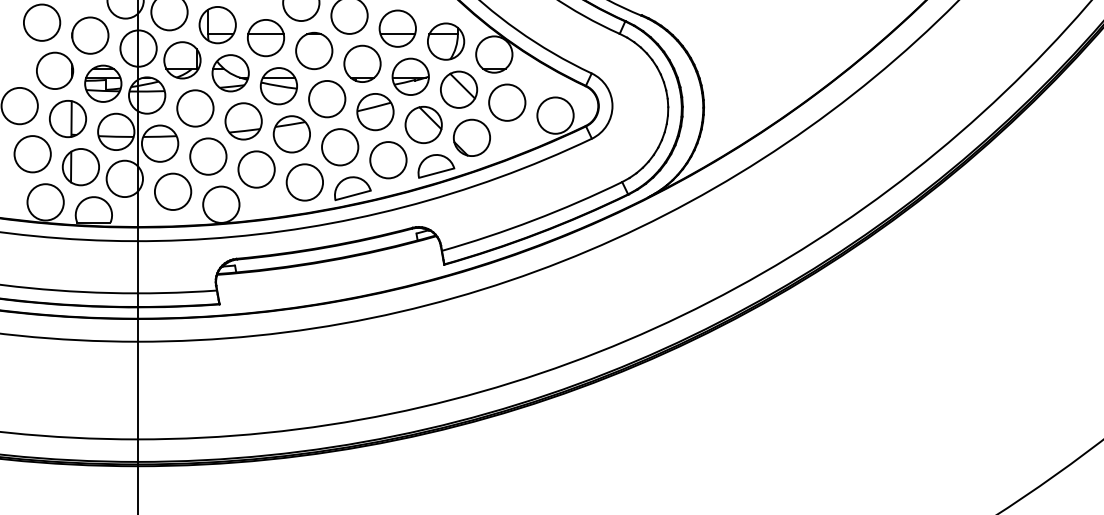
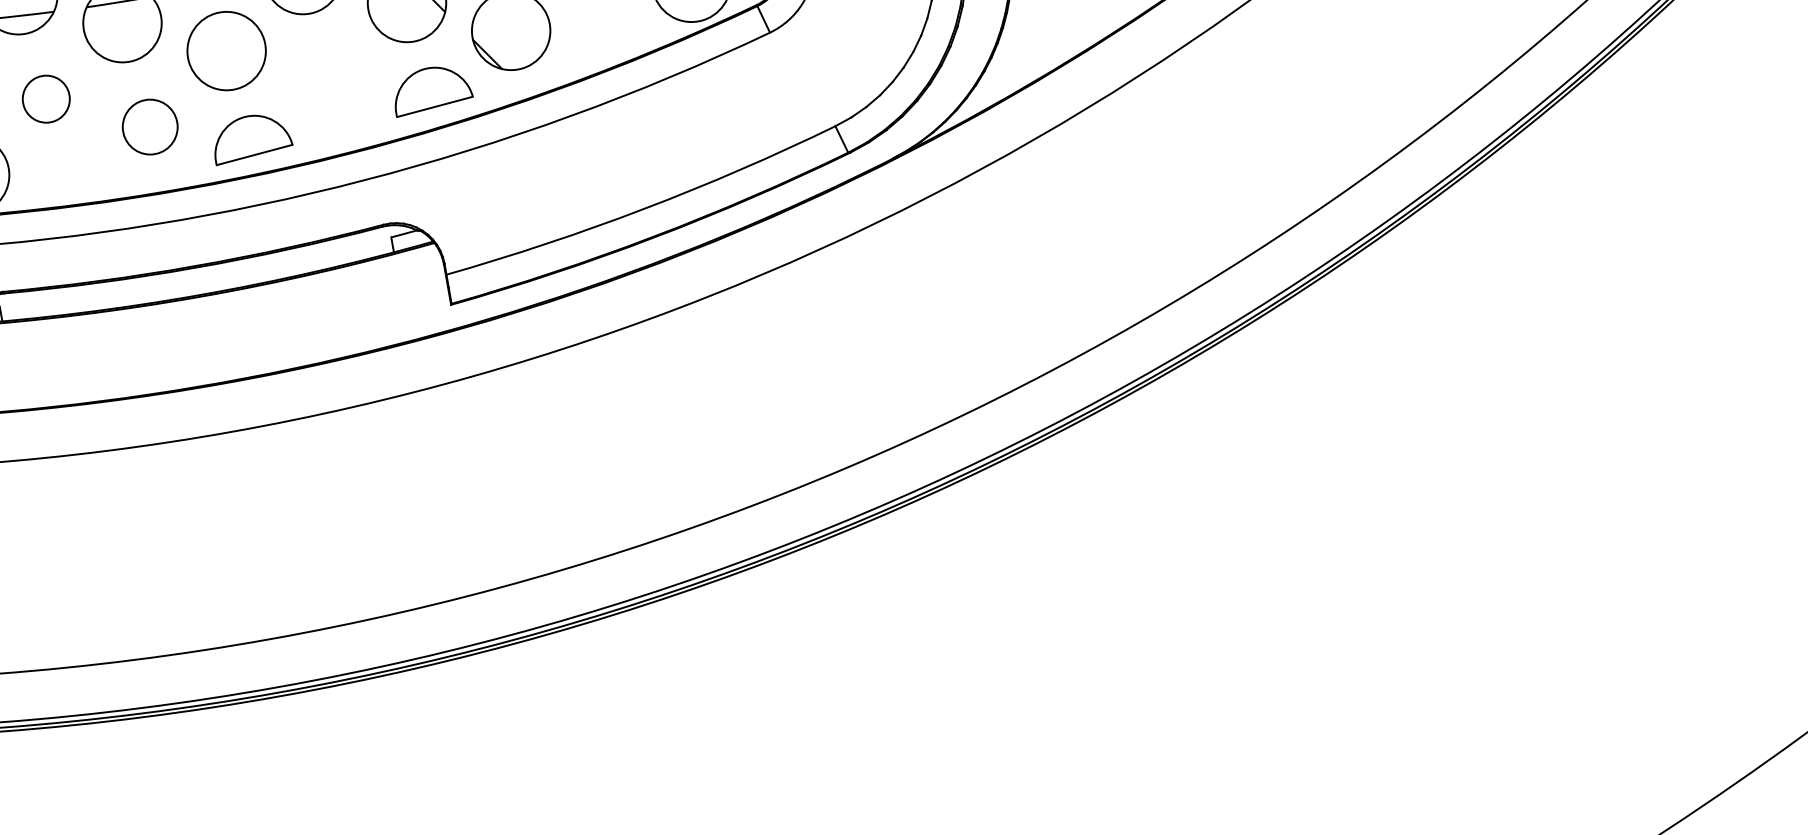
circle: (388, 160) -> (330, 79), removed
circle: (256, 169) -> (46, 99), size x0.6
circle: (304, 182) -> (149, 127), size x0.7

